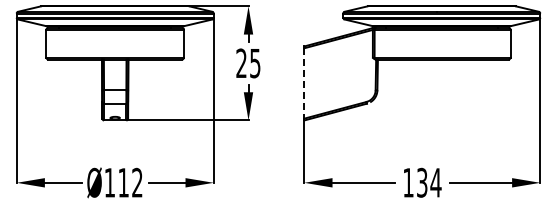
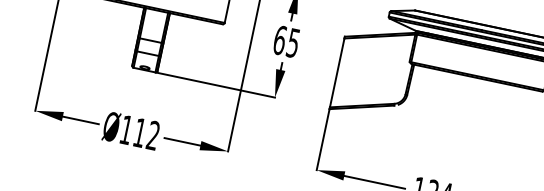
text: (241, 63) -> (279, 40), 25 -> 65
line: (304, 83) -> (337, 72), dashed -> solid

